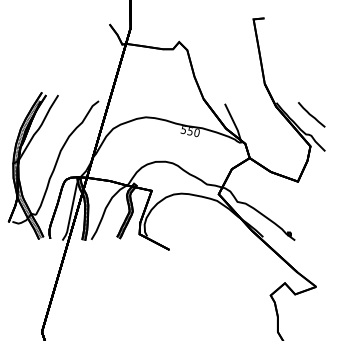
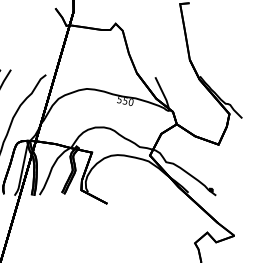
line: (311, 114) -> (230, 86), removed

